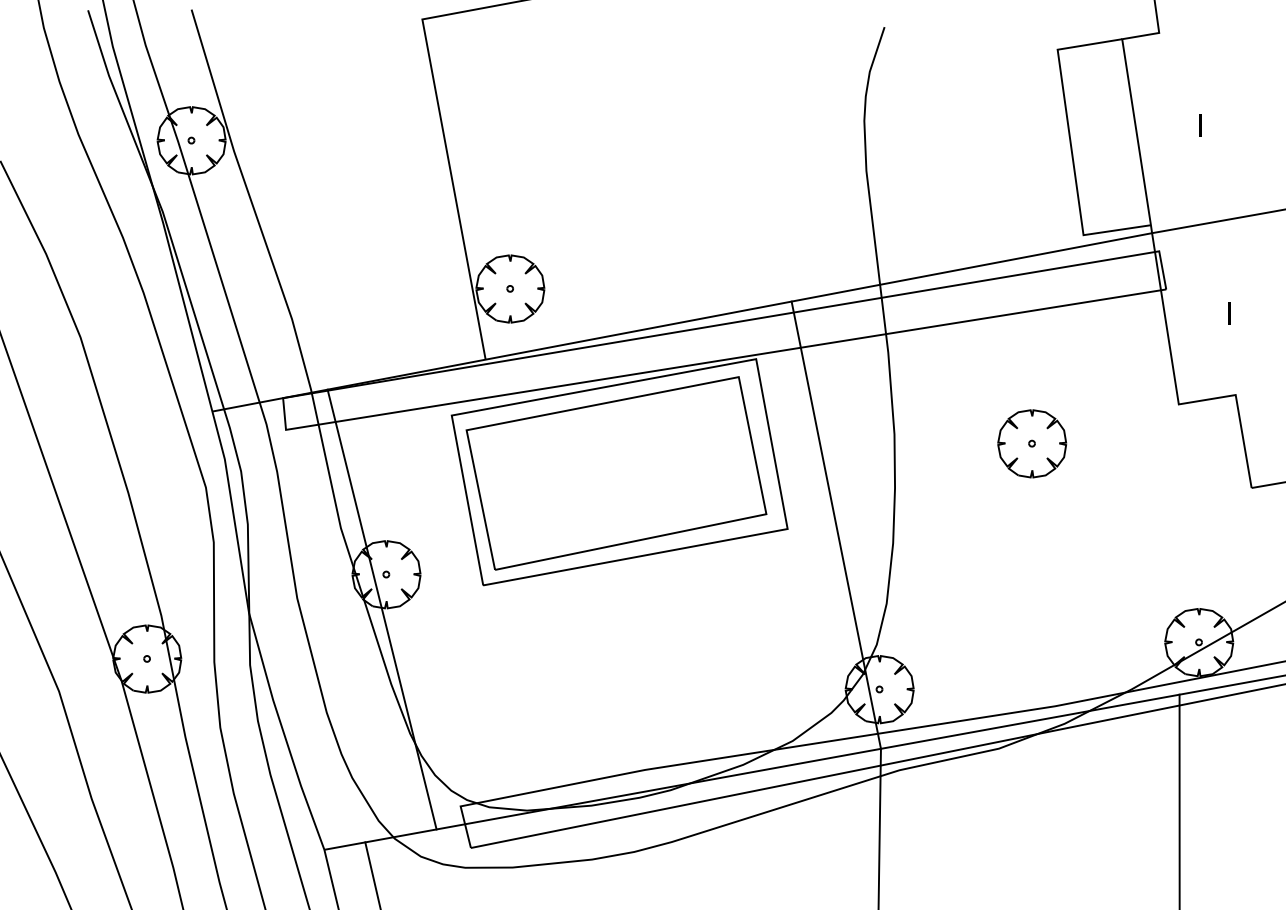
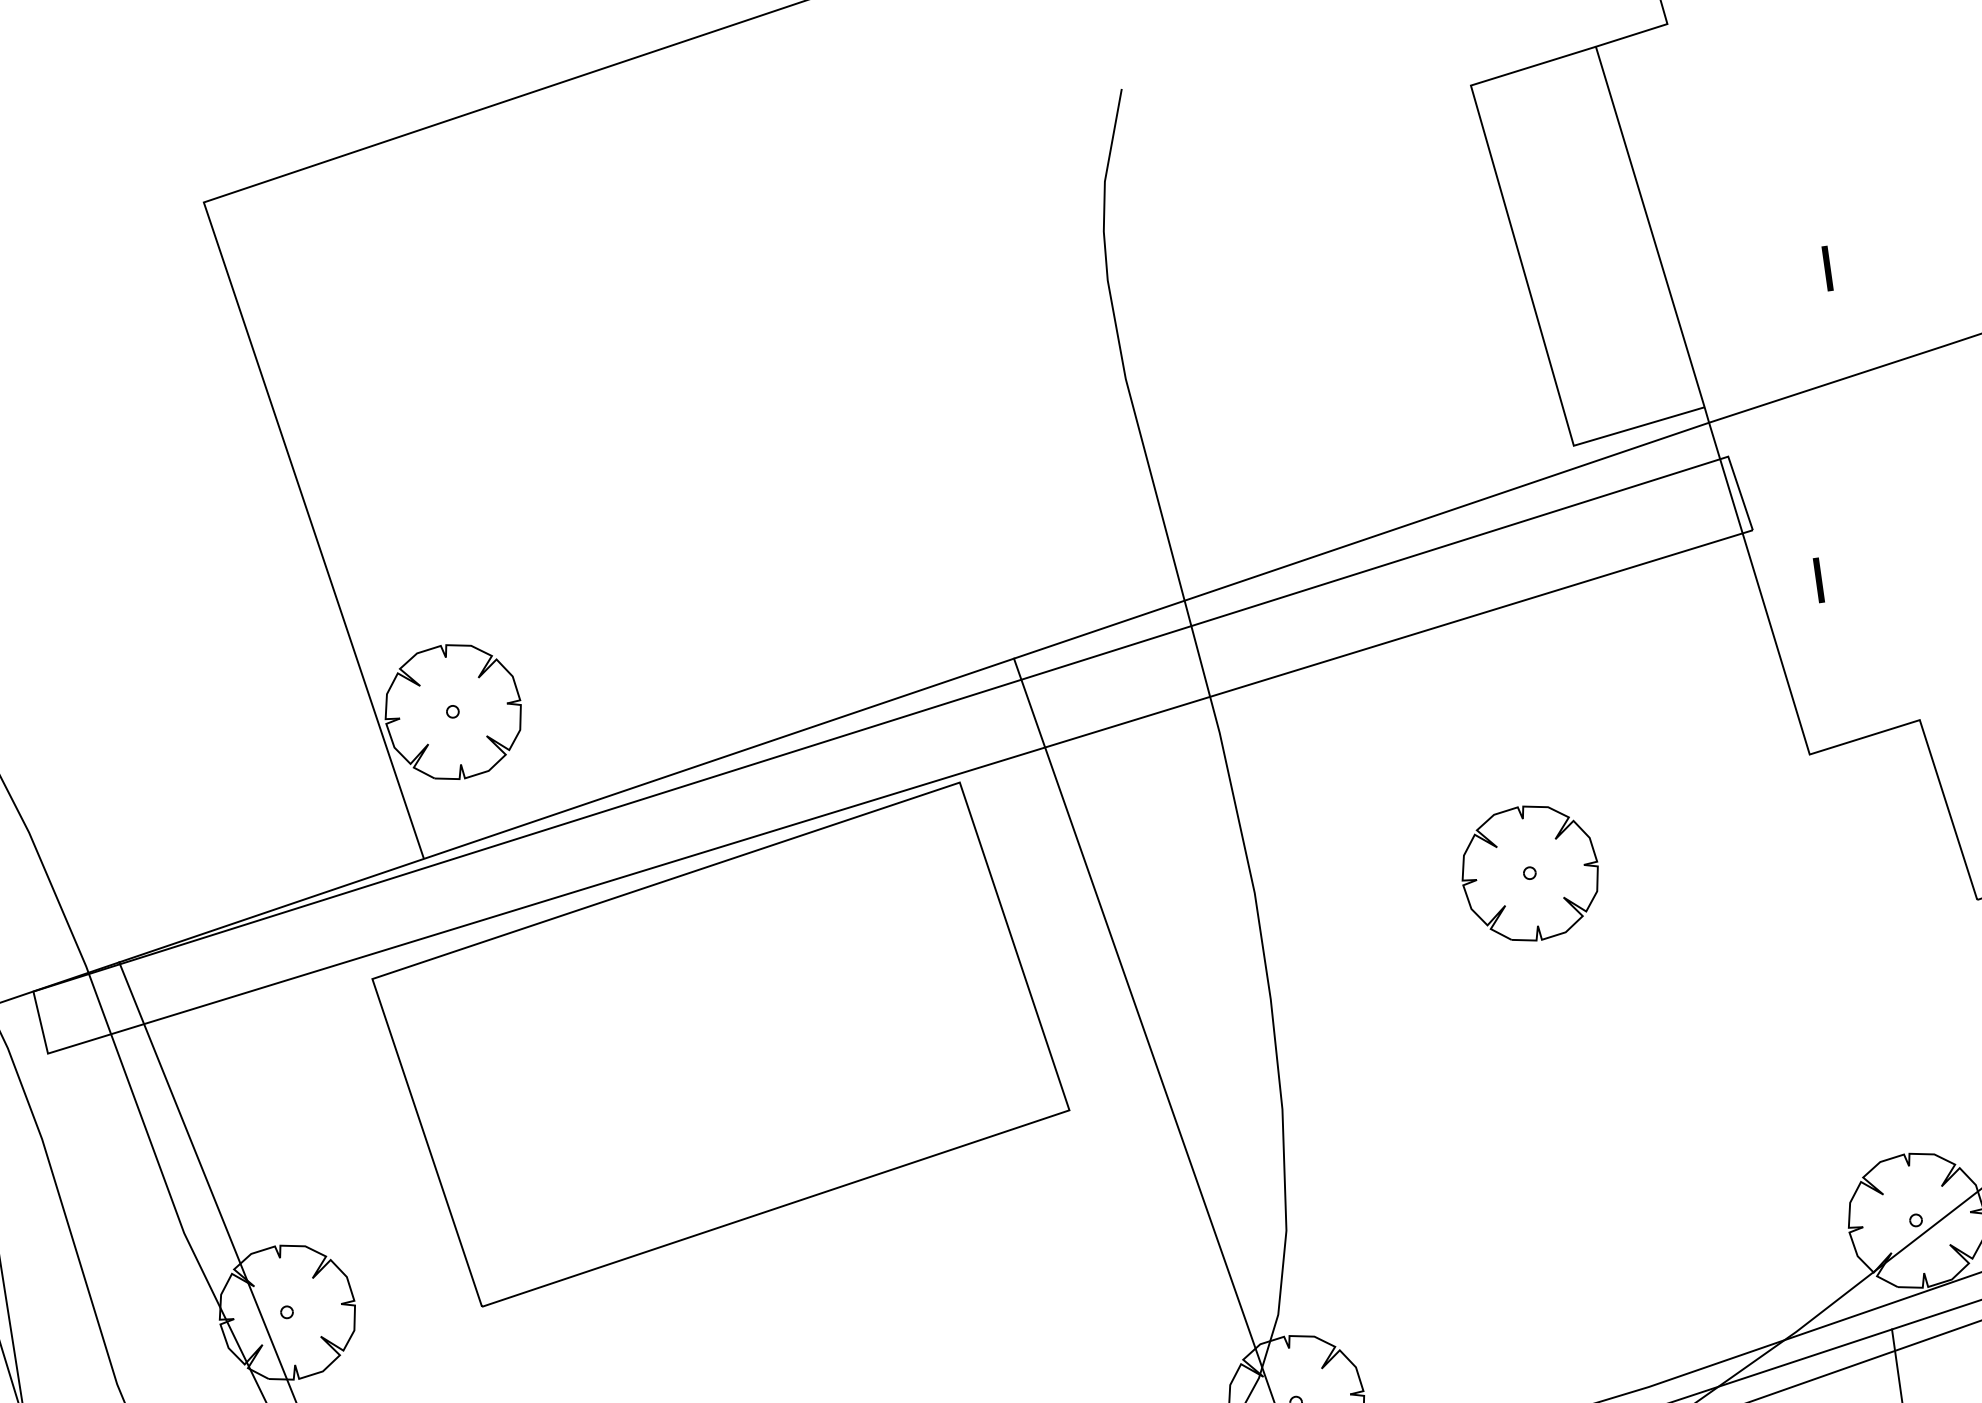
text: (1200, 125) -> (1827, 269), moved
text: (1229, 313) -> (1818, 579), moved
part: (616, 473) -> (714, 1047), removed

